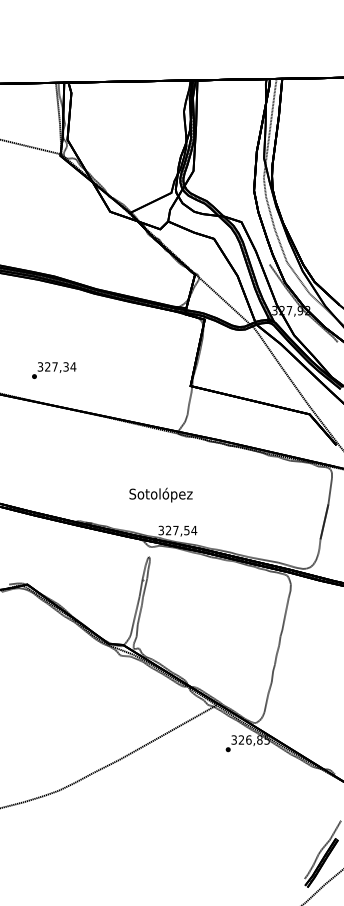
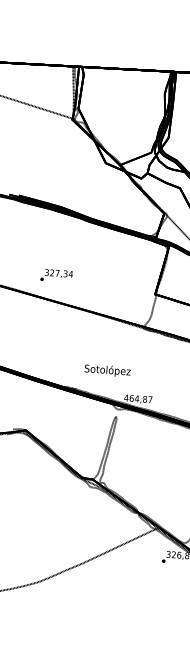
text: (160, 494) -> (107, 370), moved
text: (177, 530) -> (138, 398), 327,54 -> 464,87

